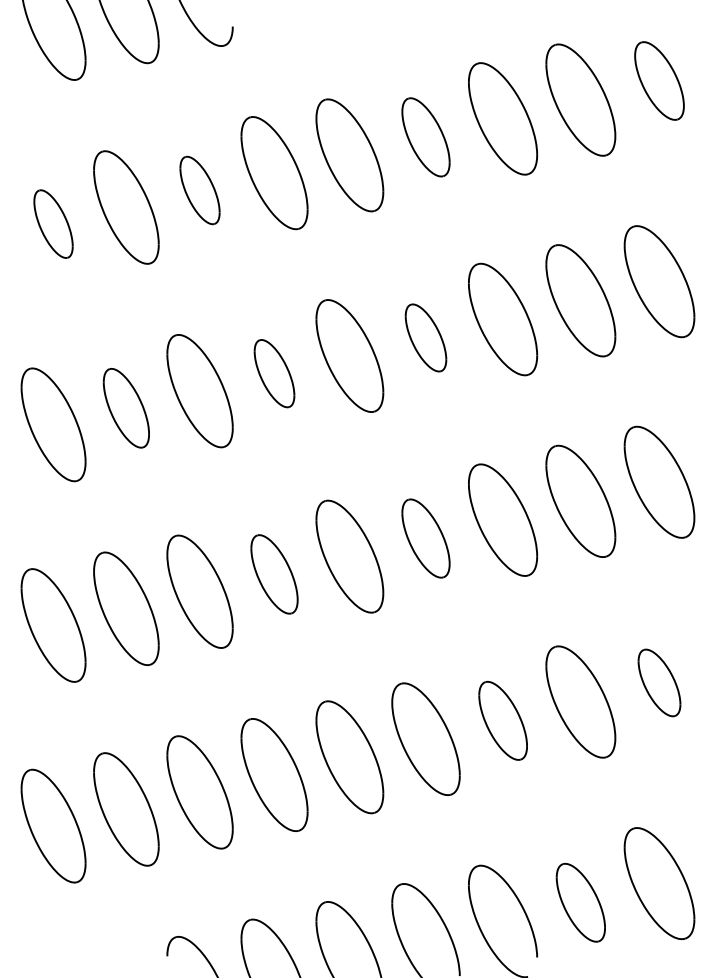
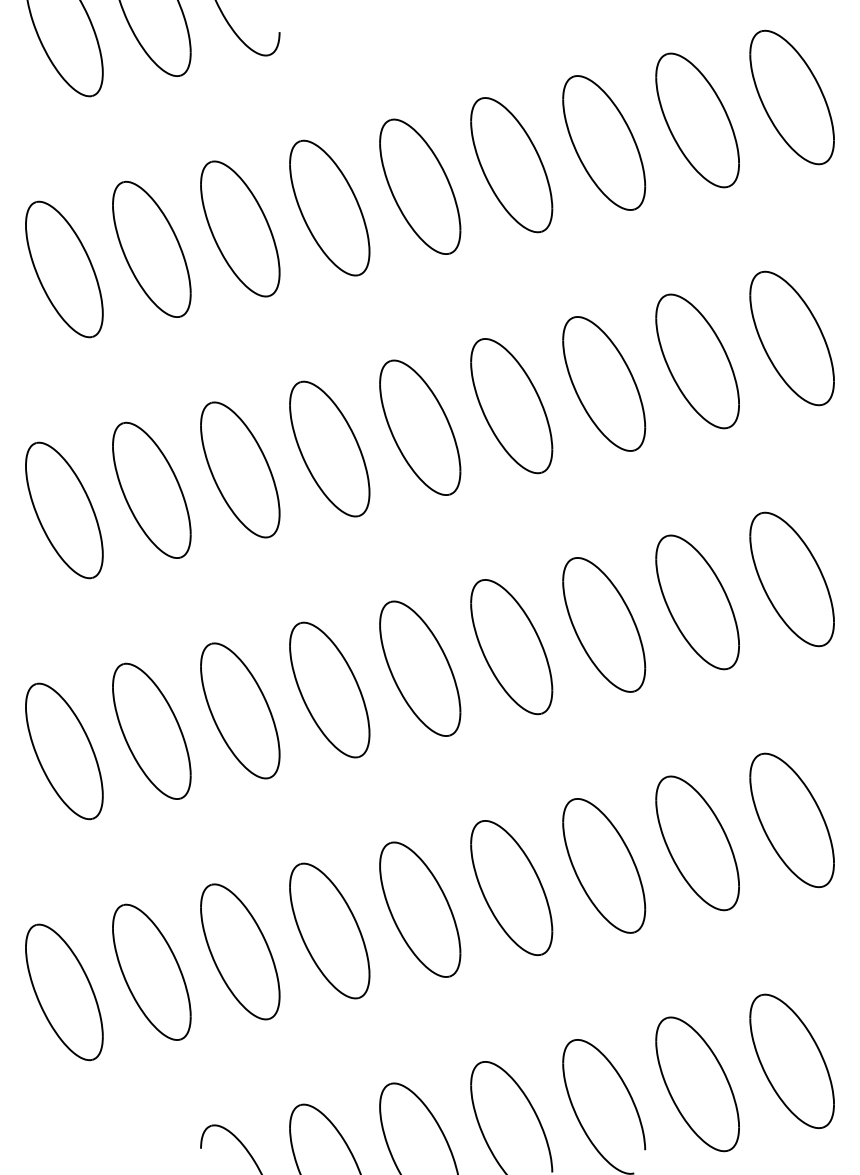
part: (659, 80) -> (792, 96), size x1.43
part: (425, 137) -> (511, 165), size x1.43
part: (199, 190) -> (239, 229), size x1.67
part: (53, 223) -> (64, 268), size x1.67
part: (425, 337) -> (511, 405), size x1.67
part: (274, 373) -> (329, 448), size x1.67
part: (126, 408) -> (151, 490), size x1.43
part: (425, 538) -> (511, 646), size x1.43
part: (274, 574) -> (329, 690), size x1.43
part: (659, 682) -> (792, 819), size x1.67
part: (503, 720) -> (604, 865), size x1.43
part: (580, 902) -> (697, 1084), size x1.43

